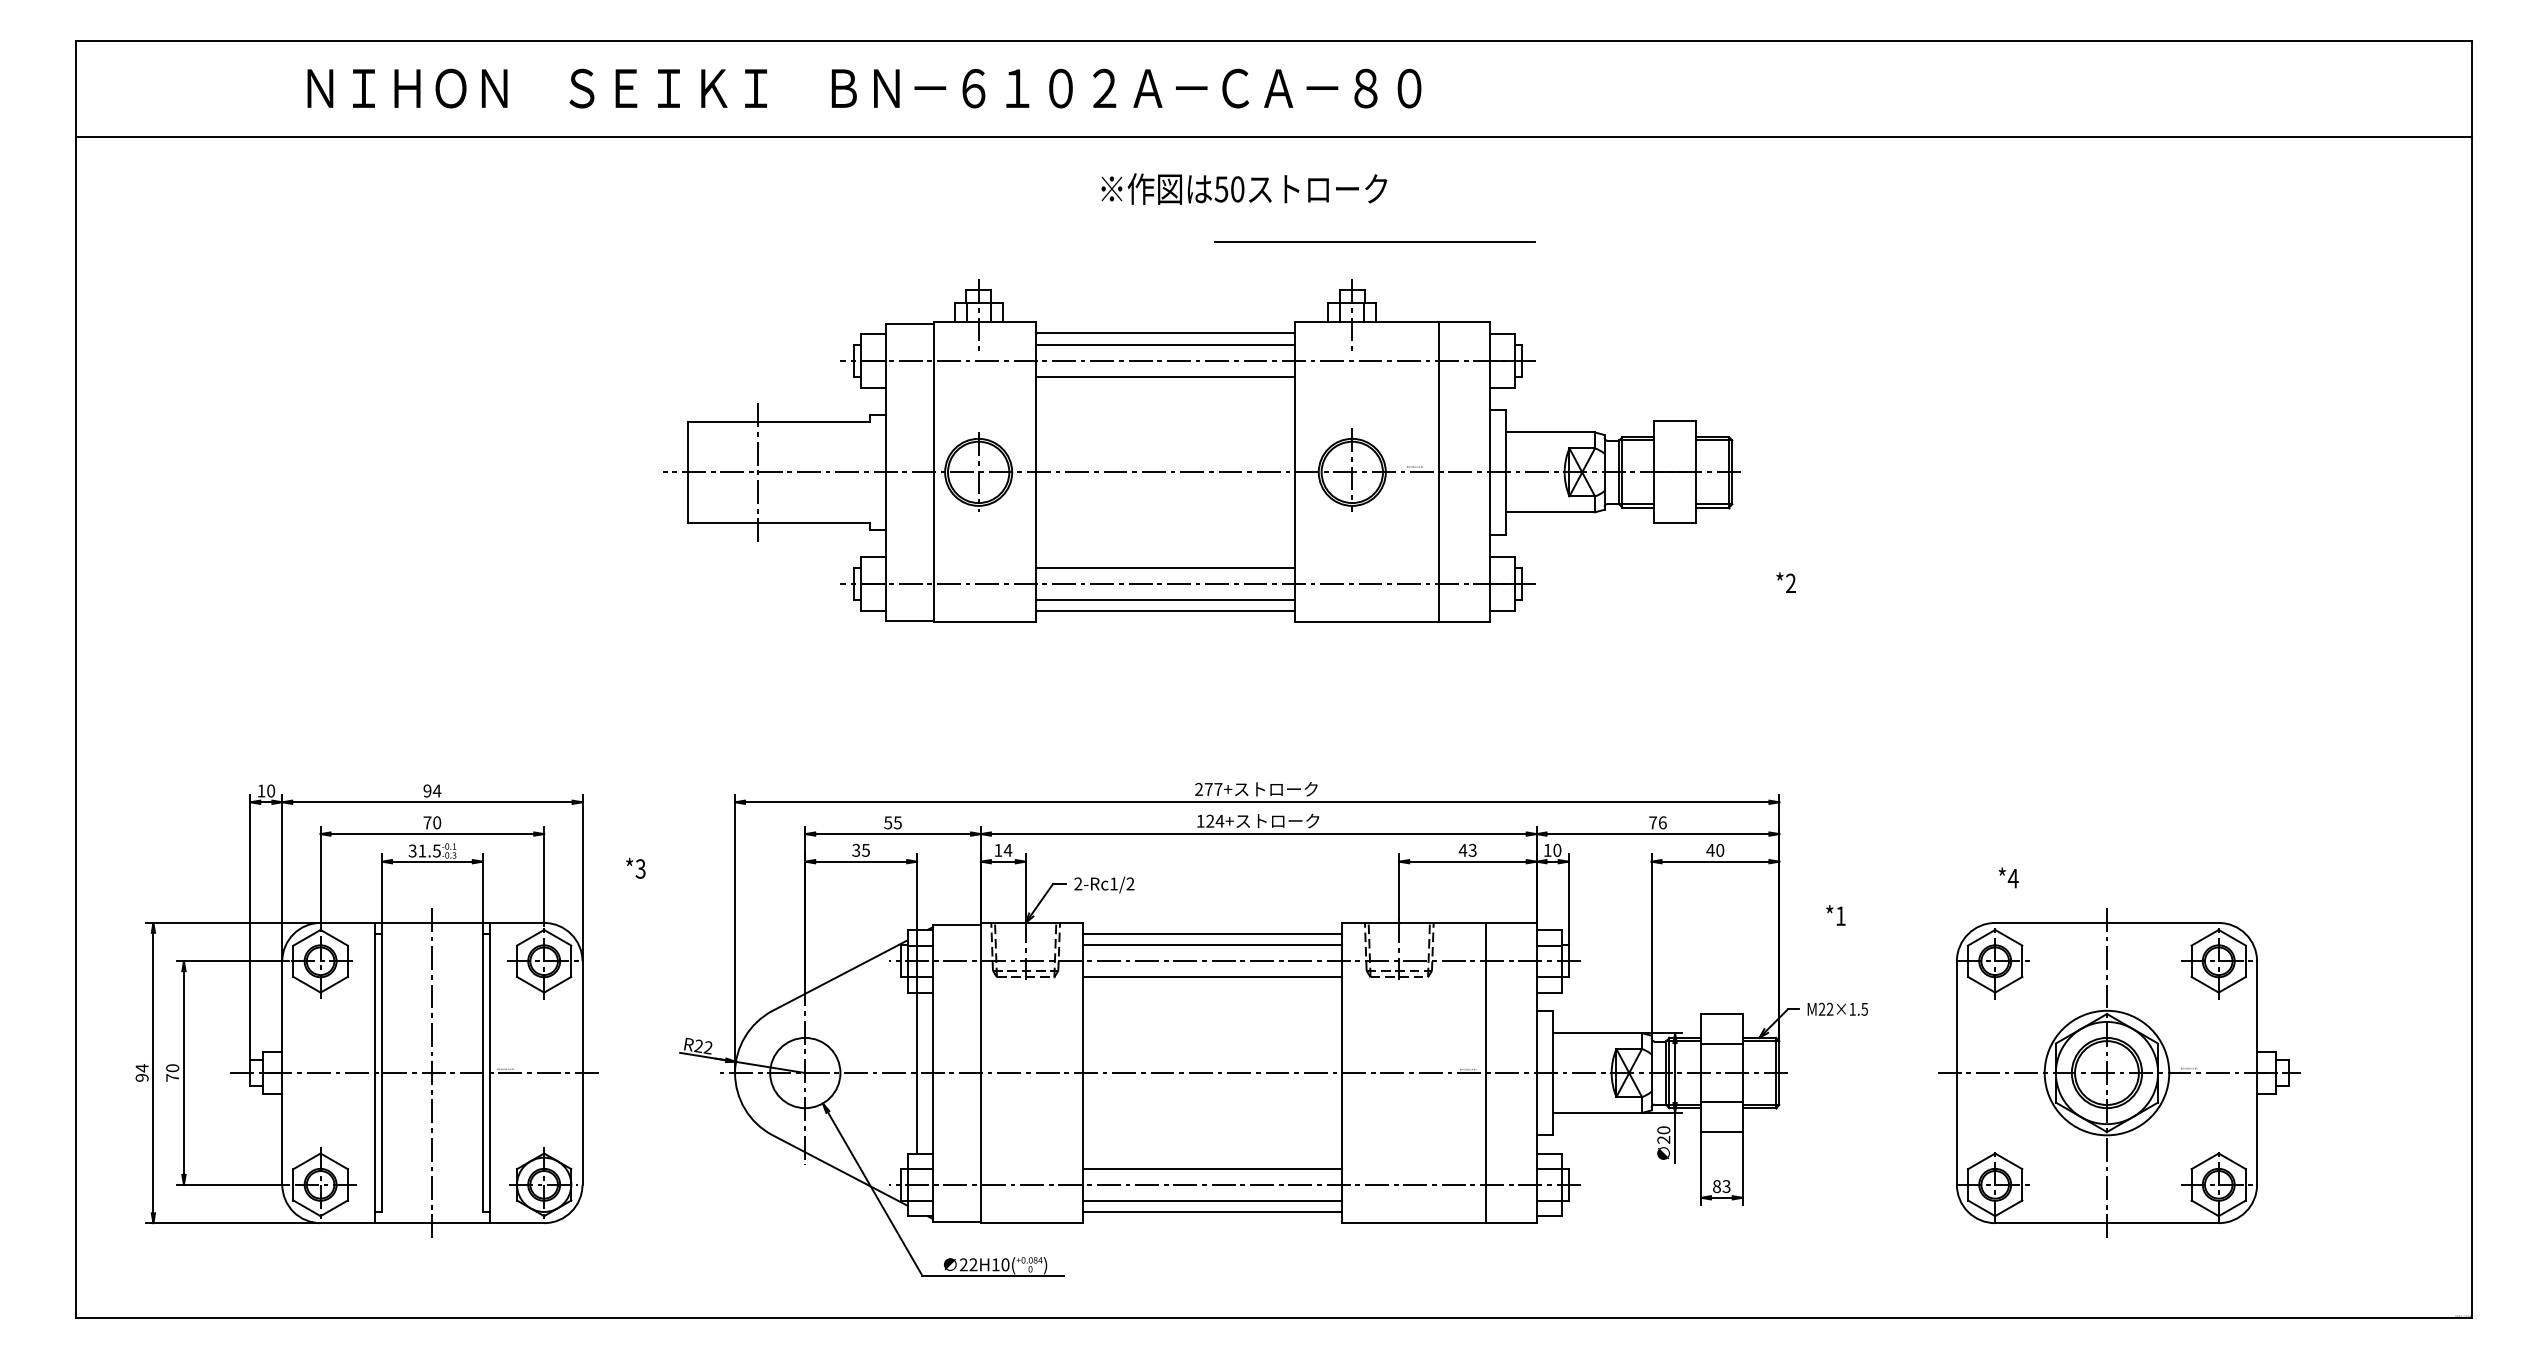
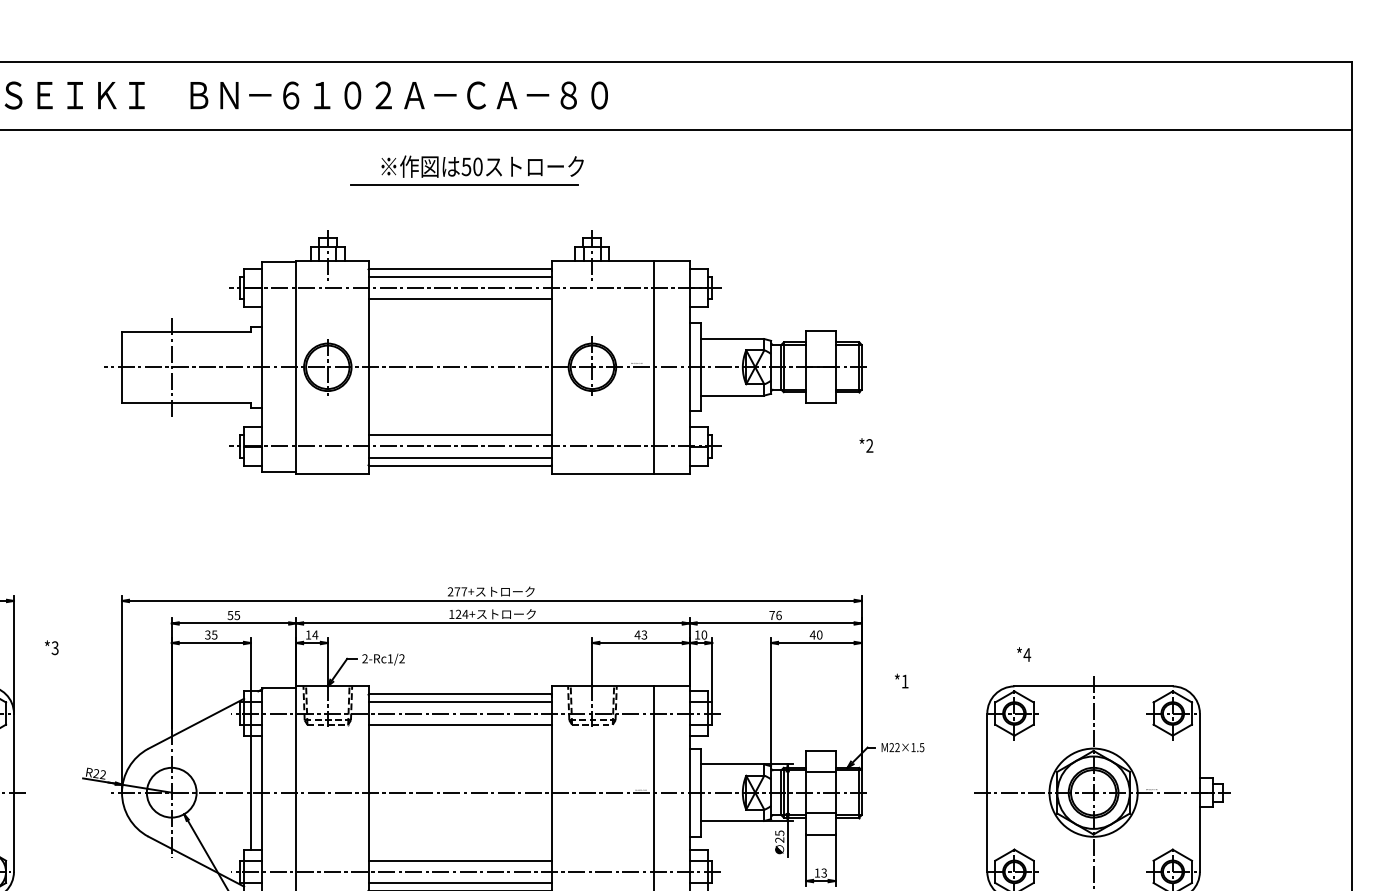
line: (1374, 241) -> (464, 184), moved
part: (1201, 450) -> (485, 351), moved
text: (1663, 1130) -> (779, 833), 20 -> 25
text: (1716, 1186) -> (817, 873), 83 -> 13

